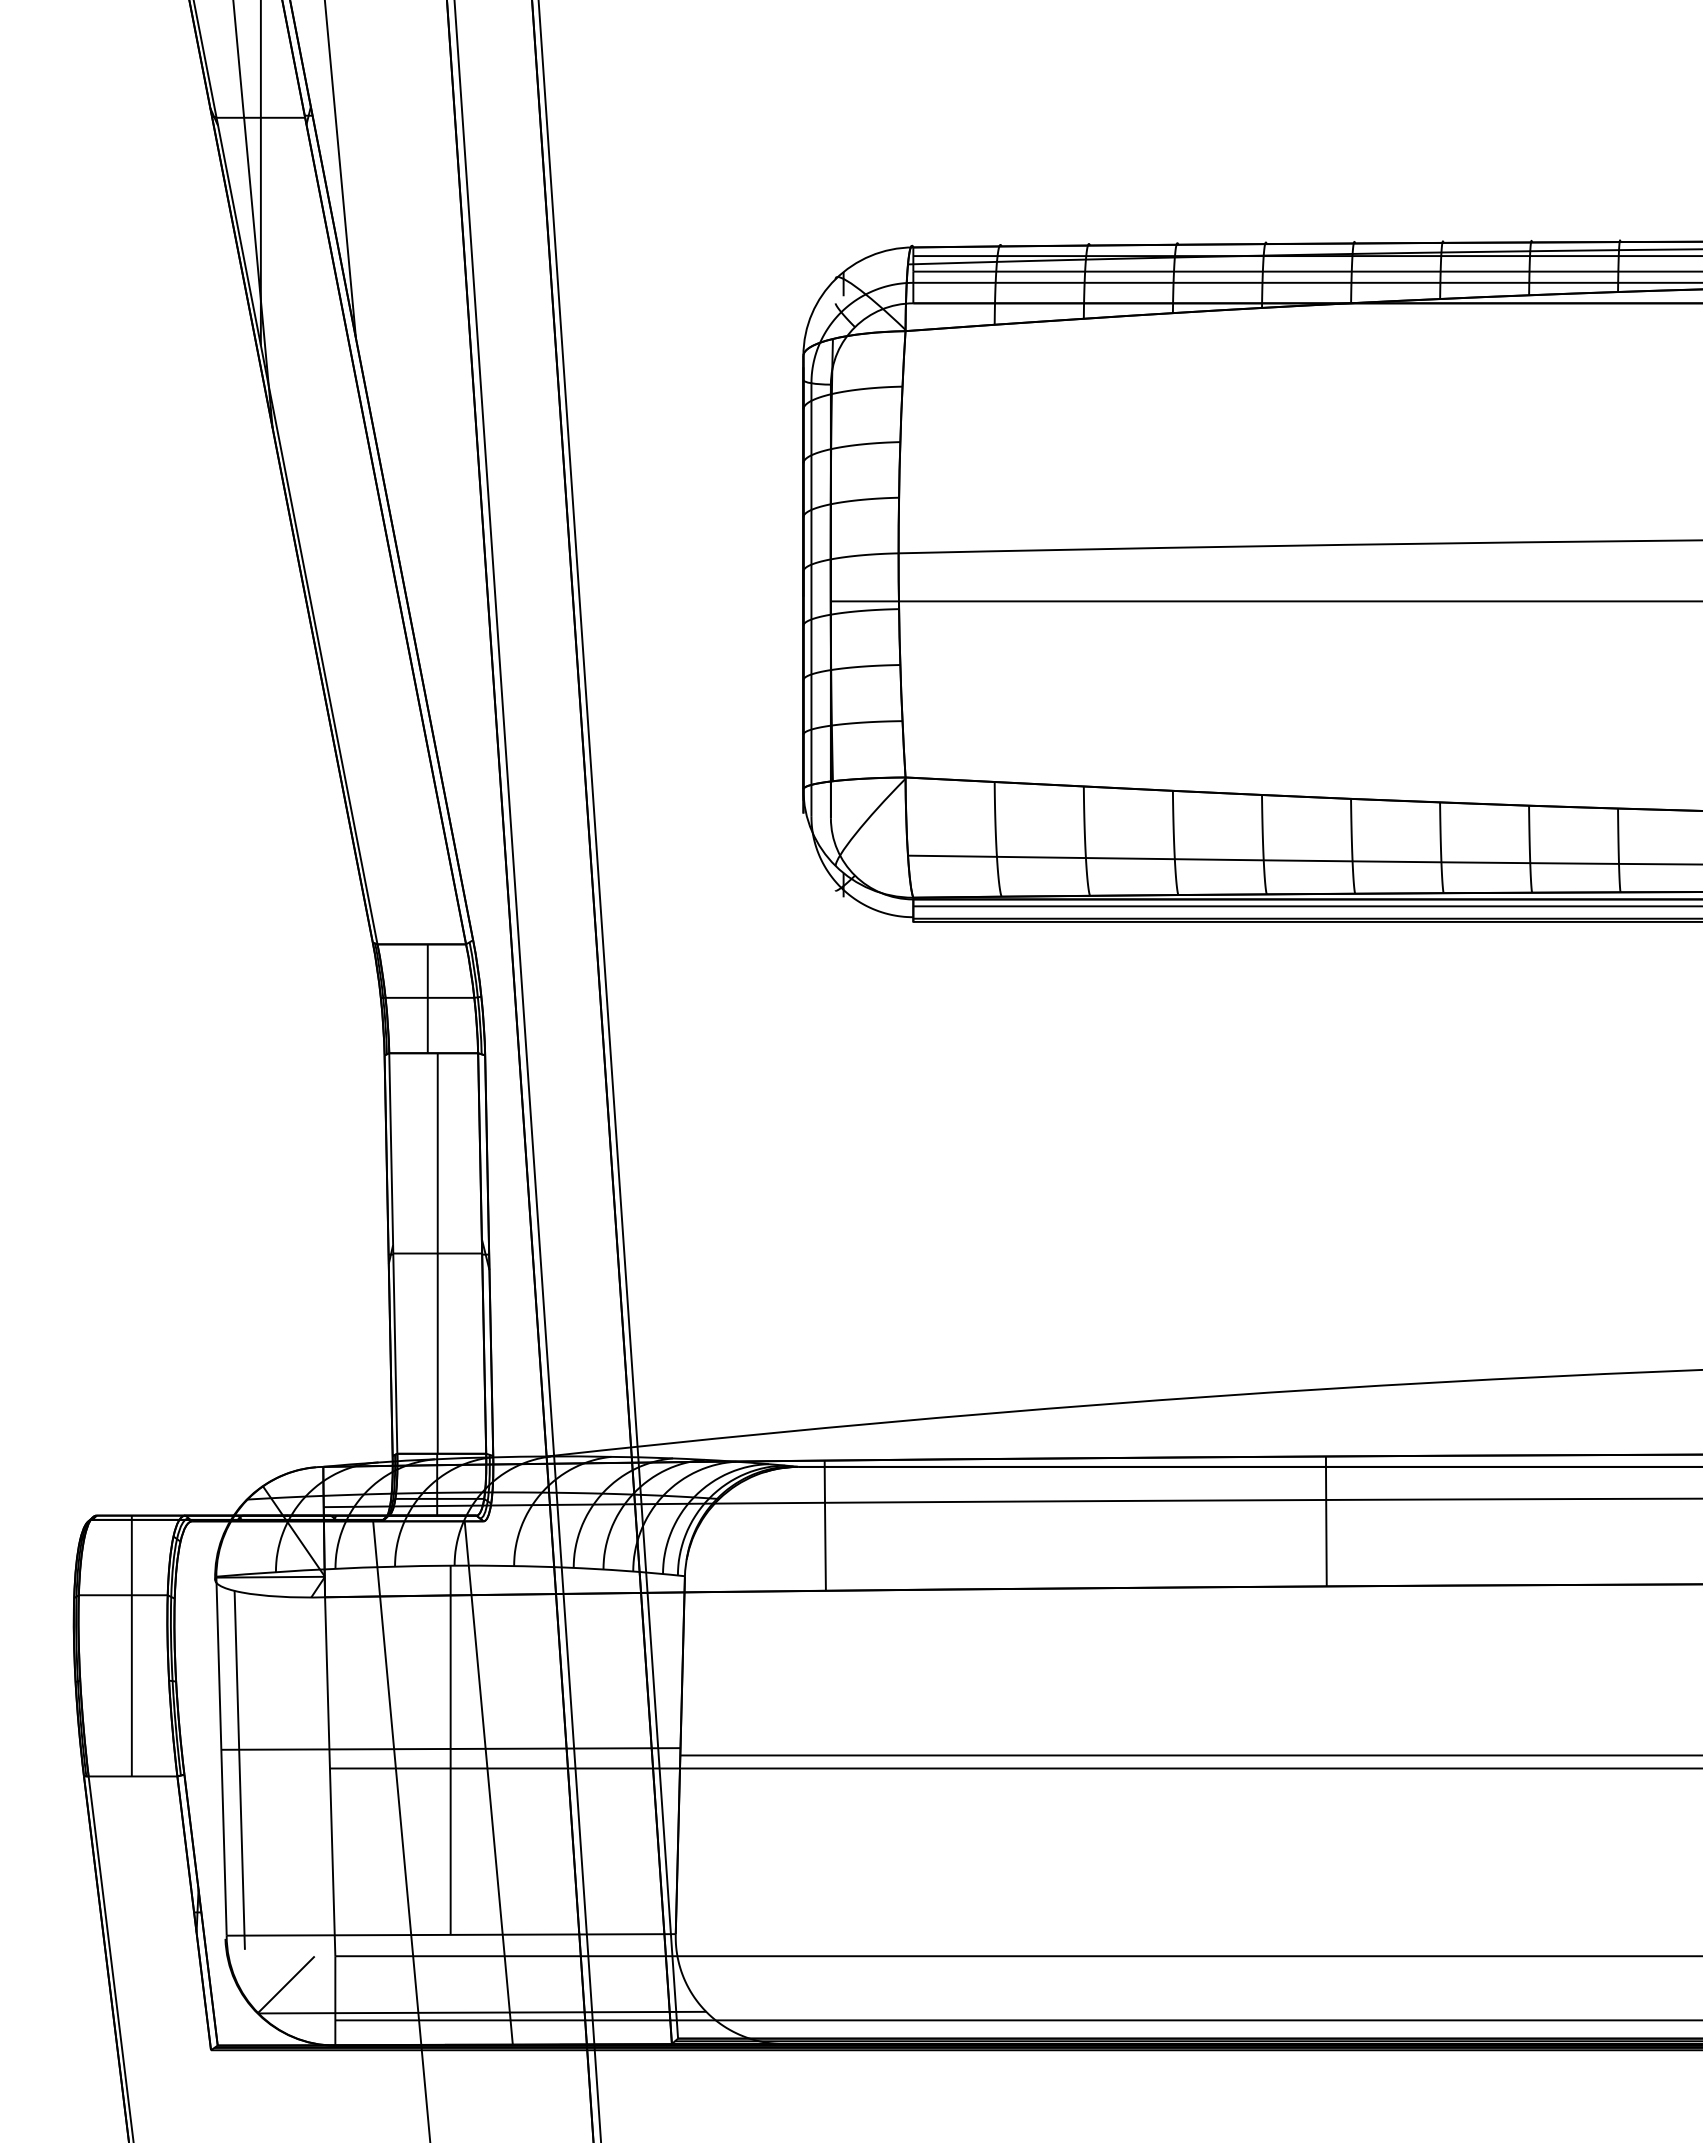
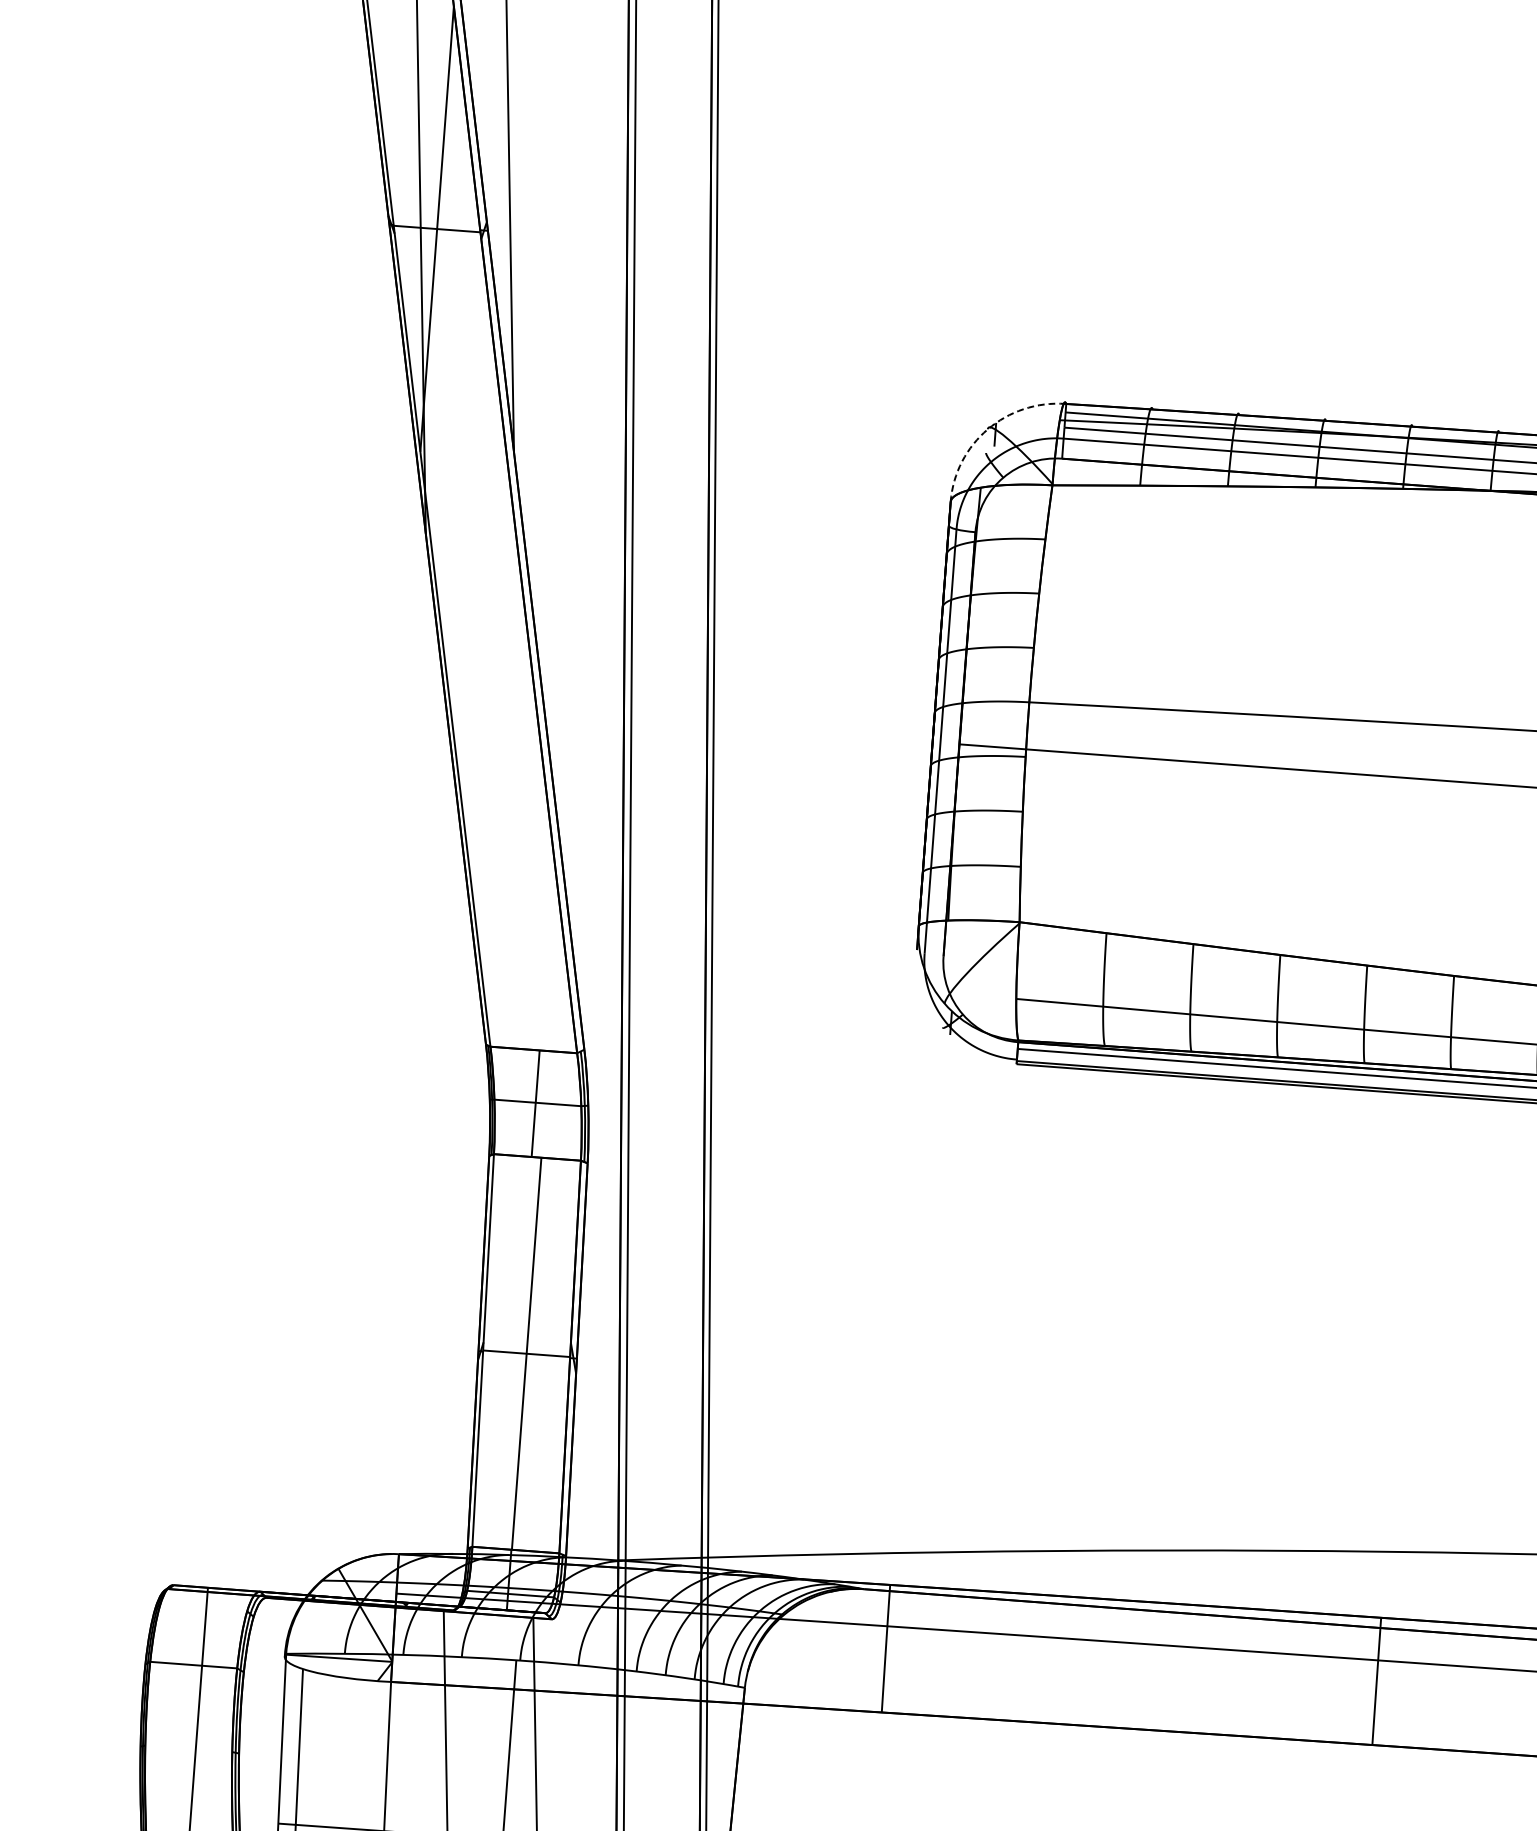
arc: (835, 279) -> (987, 429), solid -> dashed

